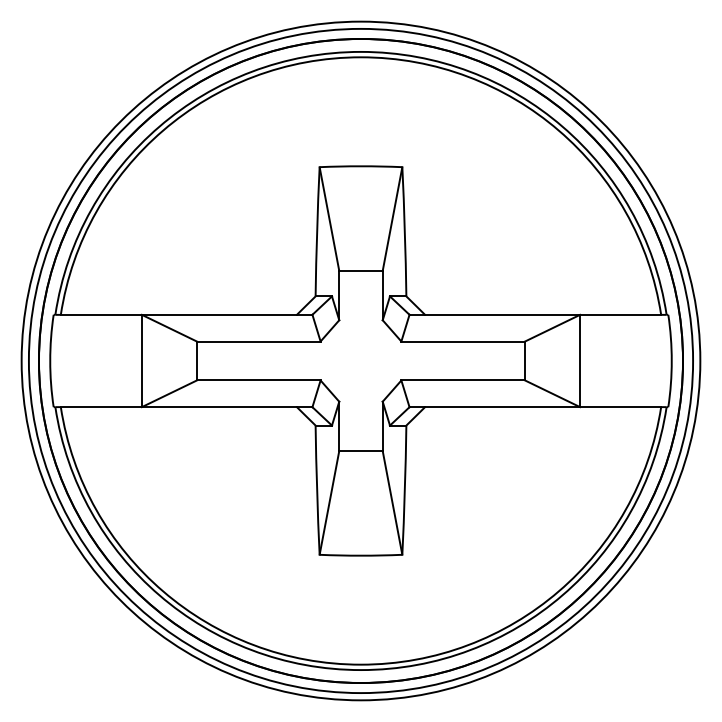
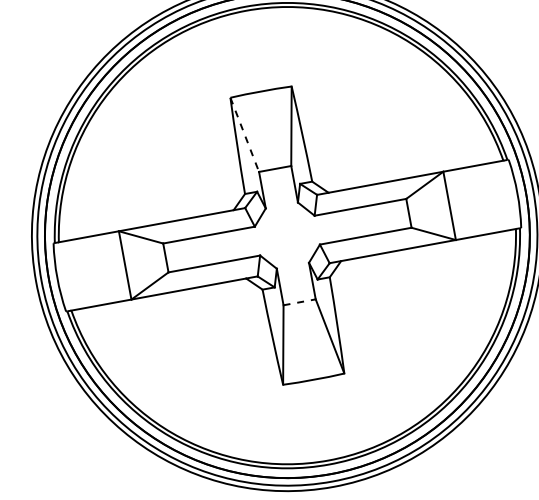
line: (329, 219) -> (244, 135), solid -> dashed
line: (360, 451) -> (299, 302), solid -> dashed

